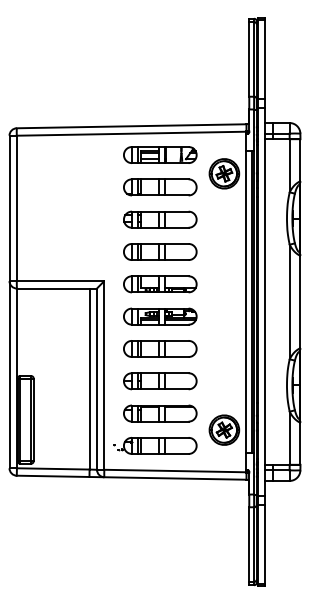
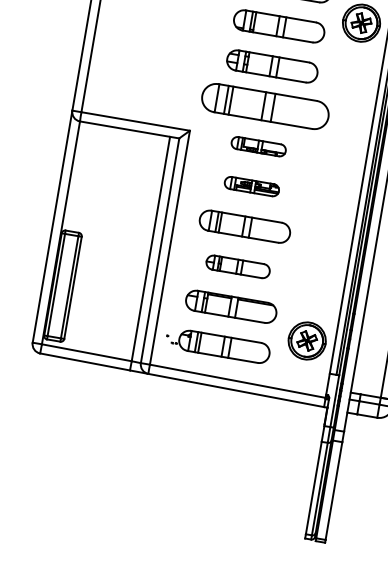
part: (160, 251) -> (265, 105), size x1.4
part: (160, 284) -> (258, 146), size x0.6
part: (160, 316) -> (252, 186), size x0.6
part: (160, 381) -> (238, 267), size x0.7

